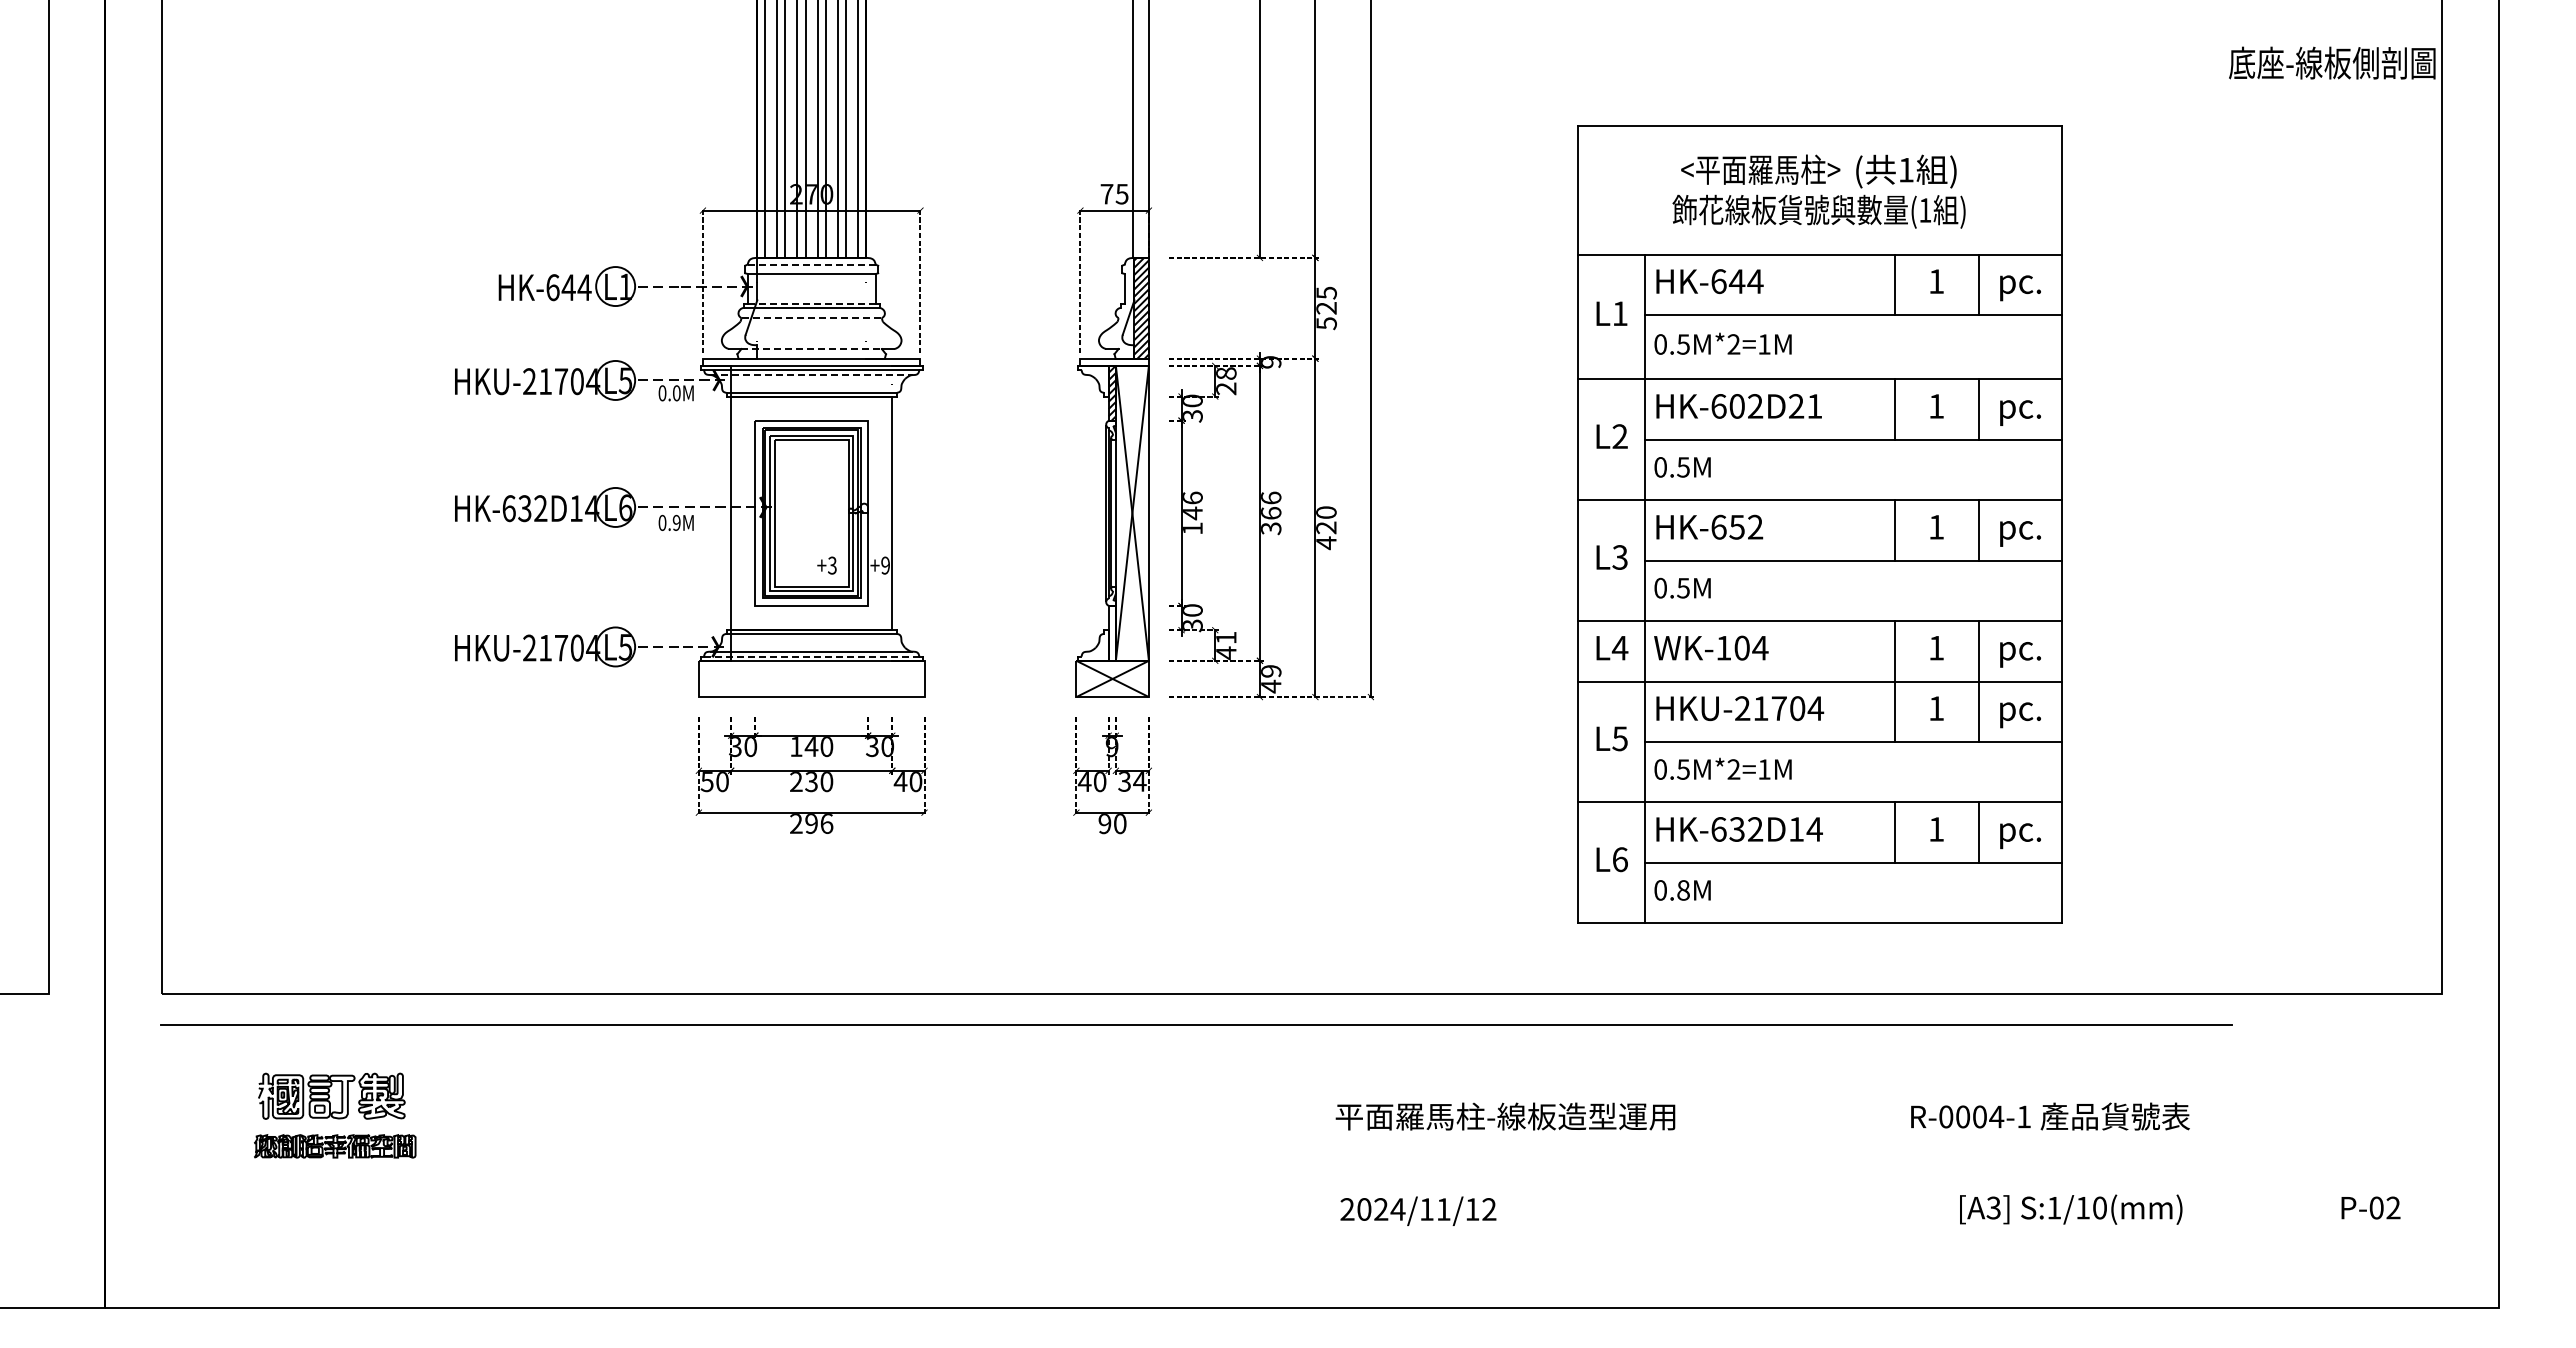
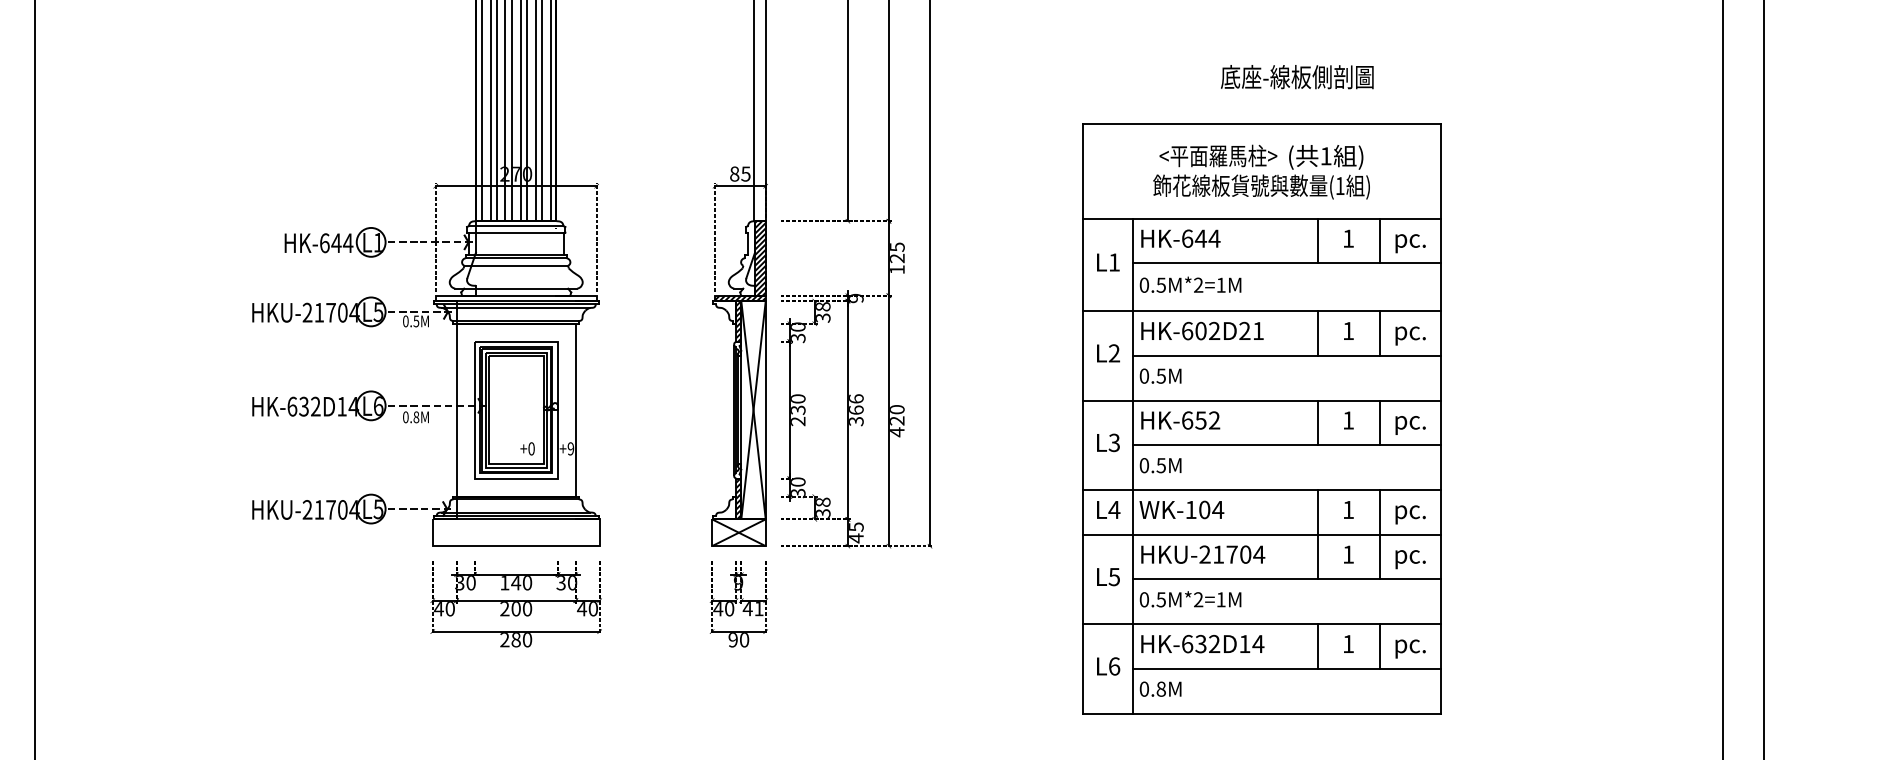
text: (2332, 62) -> (1297, 76), moved
text: (1106, 193) -> (734, 173), 75 -> 85
line: (812, 264) -> (516, 226), dashed -> solid
line: (812, 303) -> (516, 254), dashed -> solid
line: (812, 318) -> (516, 266), dashed -> solid
text: (1326, 323) -> (897, 269), 525 -> 125
line: (812, 349) -> (516, 288), dashed -> solid
hatch: (1114, 361) -> (740, 297), added
line: (812, 375) -> (516, 308), dashed -> solid
text: (1226, 388) -> (823, 317), 28 -> 38
text: (676, 393) -> (416, 321), 0.0M -> 0.5M
text: (1192, 512) -> (797, 409), 146 -> 230
text: (676, 522) -> (416, 416), 0.9M -> 0.8M
text: (832, 565) -> (531, 448), +3 -> +0
hatch: (1111, 633) -> (738, 499), added
text: (1226, 645) -> (823, 507), 41 -> 38
line: (811, 656) -> (516, 516), dashed -> solid
text: (1271, 671) -> (856, 527), 49 -> 45
text: (811, 781) -> (516, 608), 230 -> 200
text: (1131, 781) -> (752, 608), 34 -> 41
text: (707, 782) -> (439, 609), 50 -> 40
text: (819, 823) -> (522, 639), 296 -> 280

